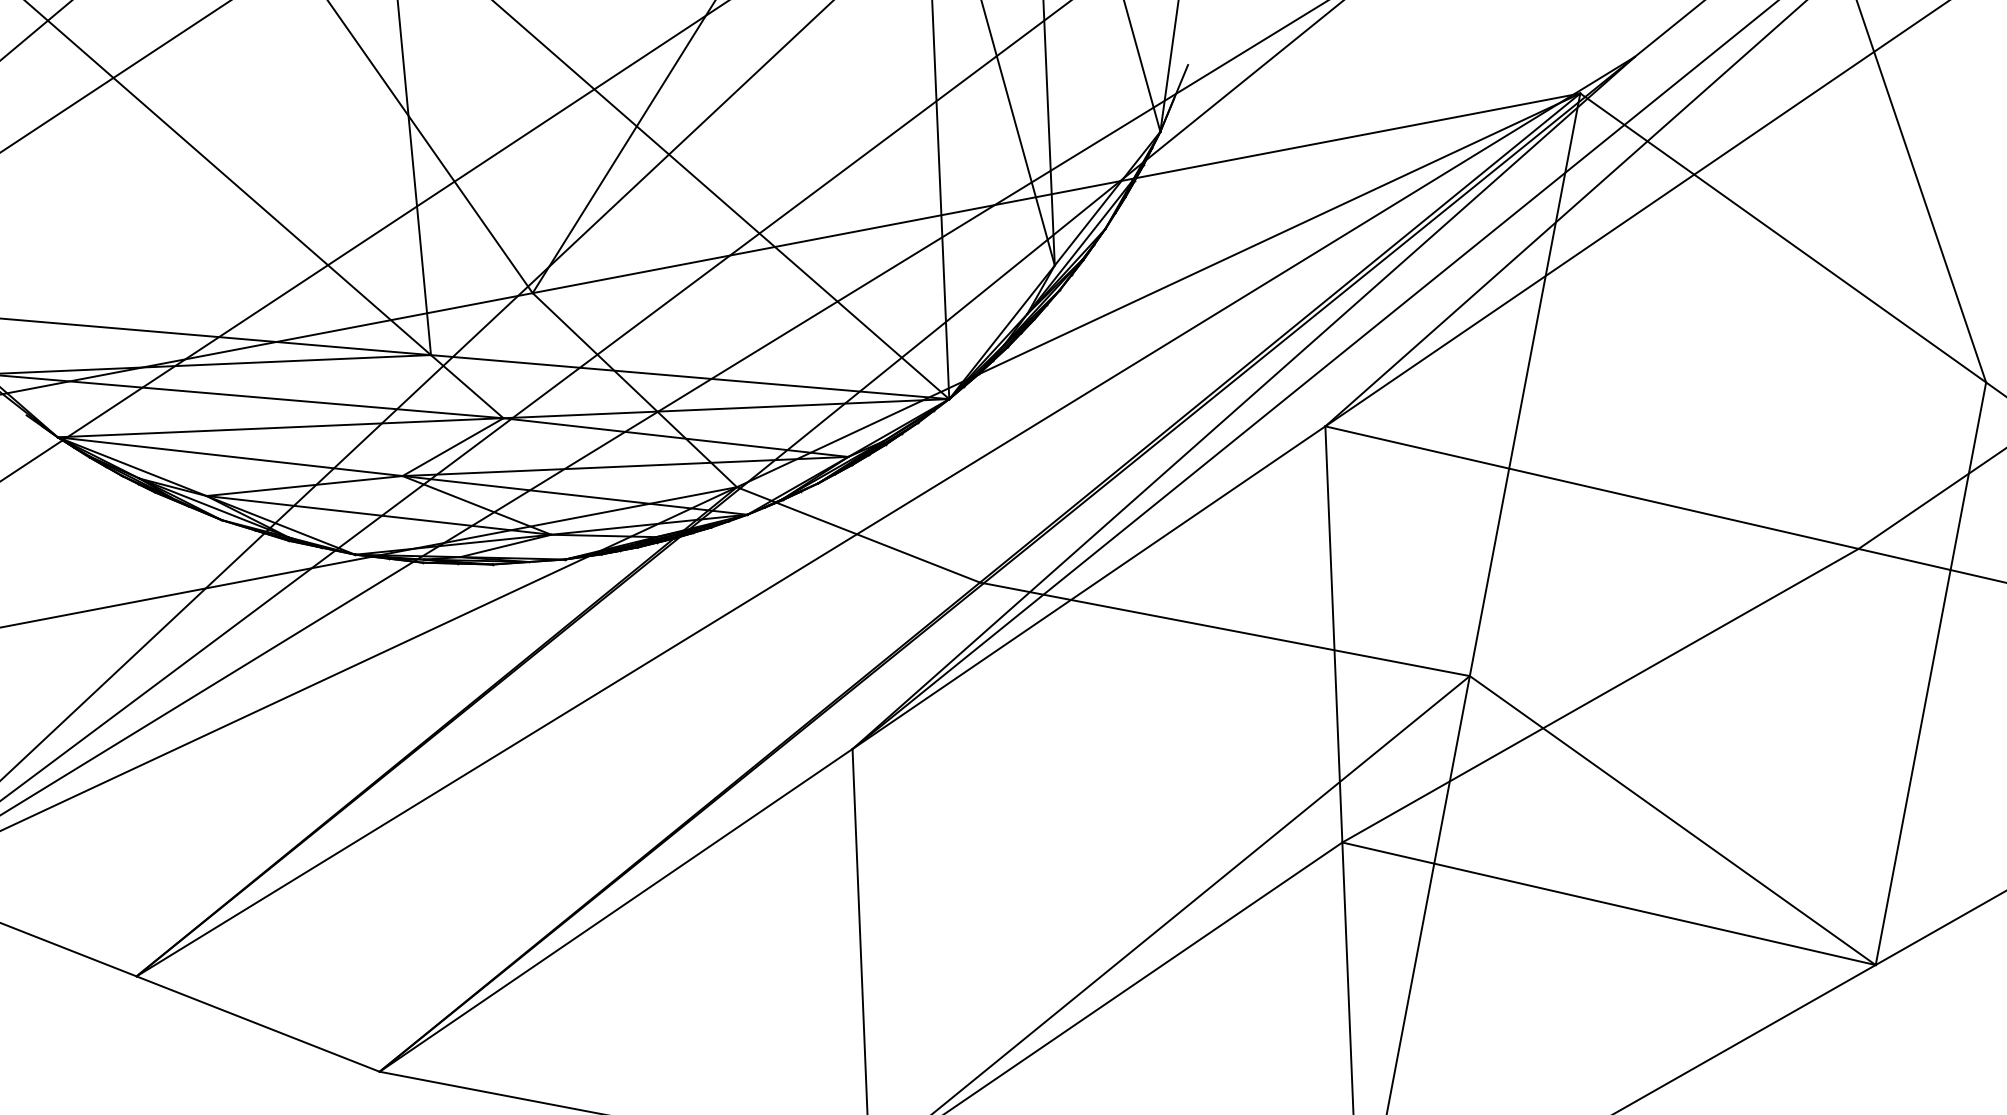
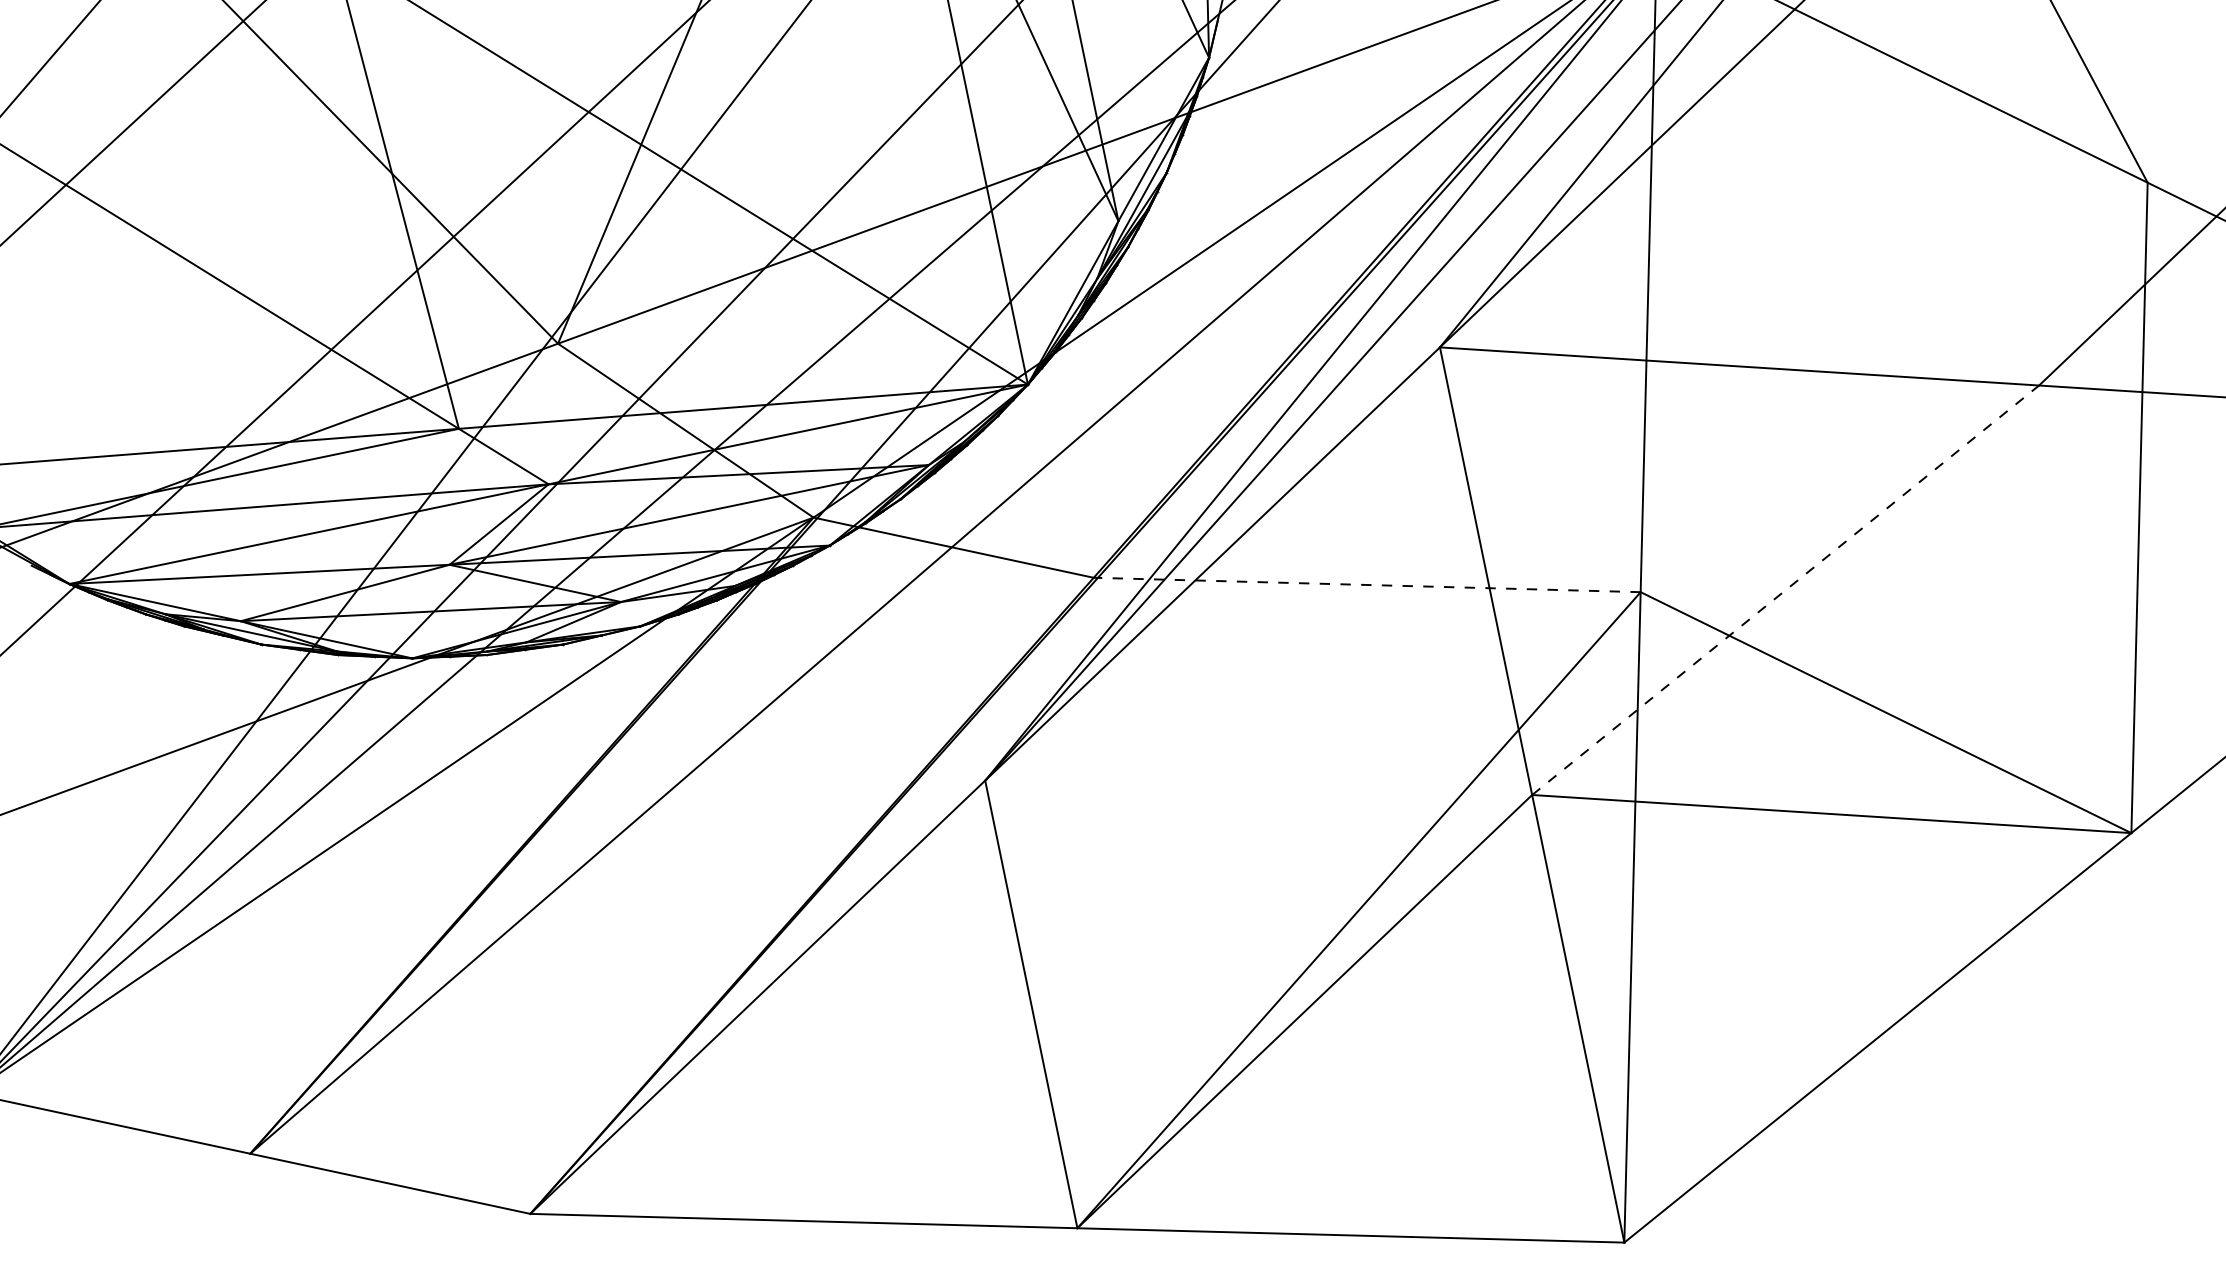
line: (1225, 628) -> (1367, 584), solid -> dashed
line: (1600, 695) -> (1785, 590), solid -> dashed

